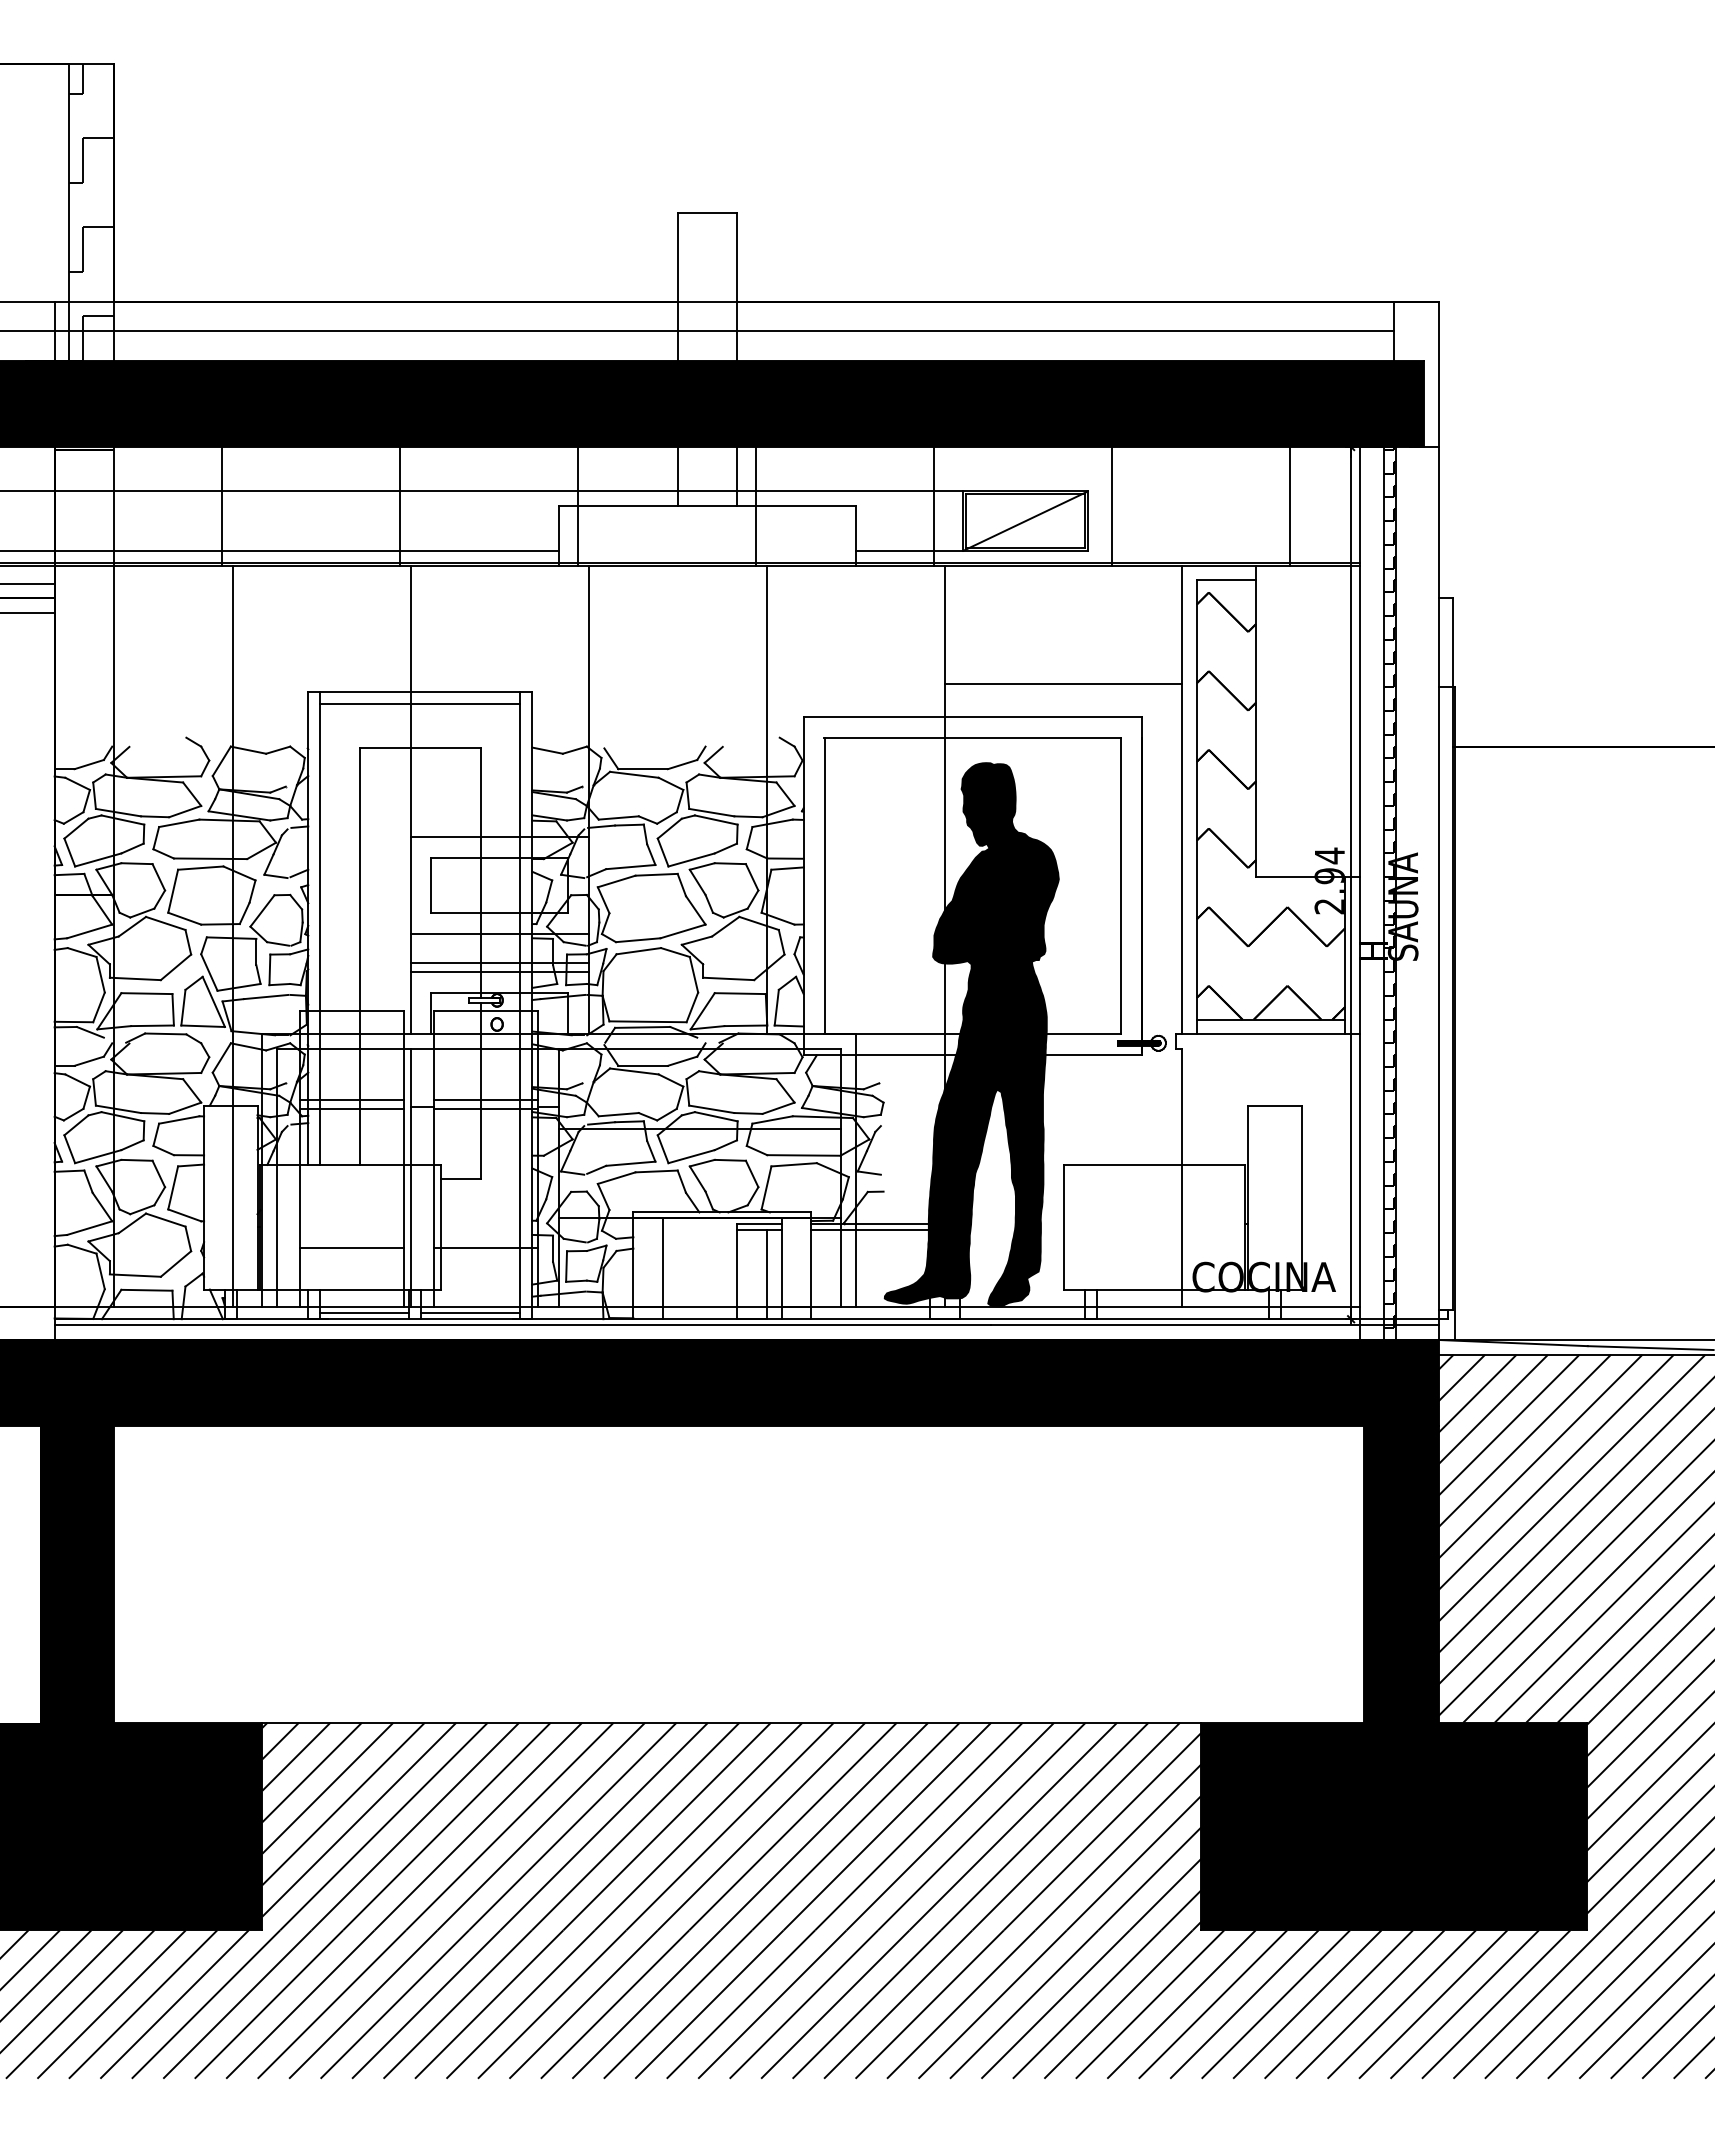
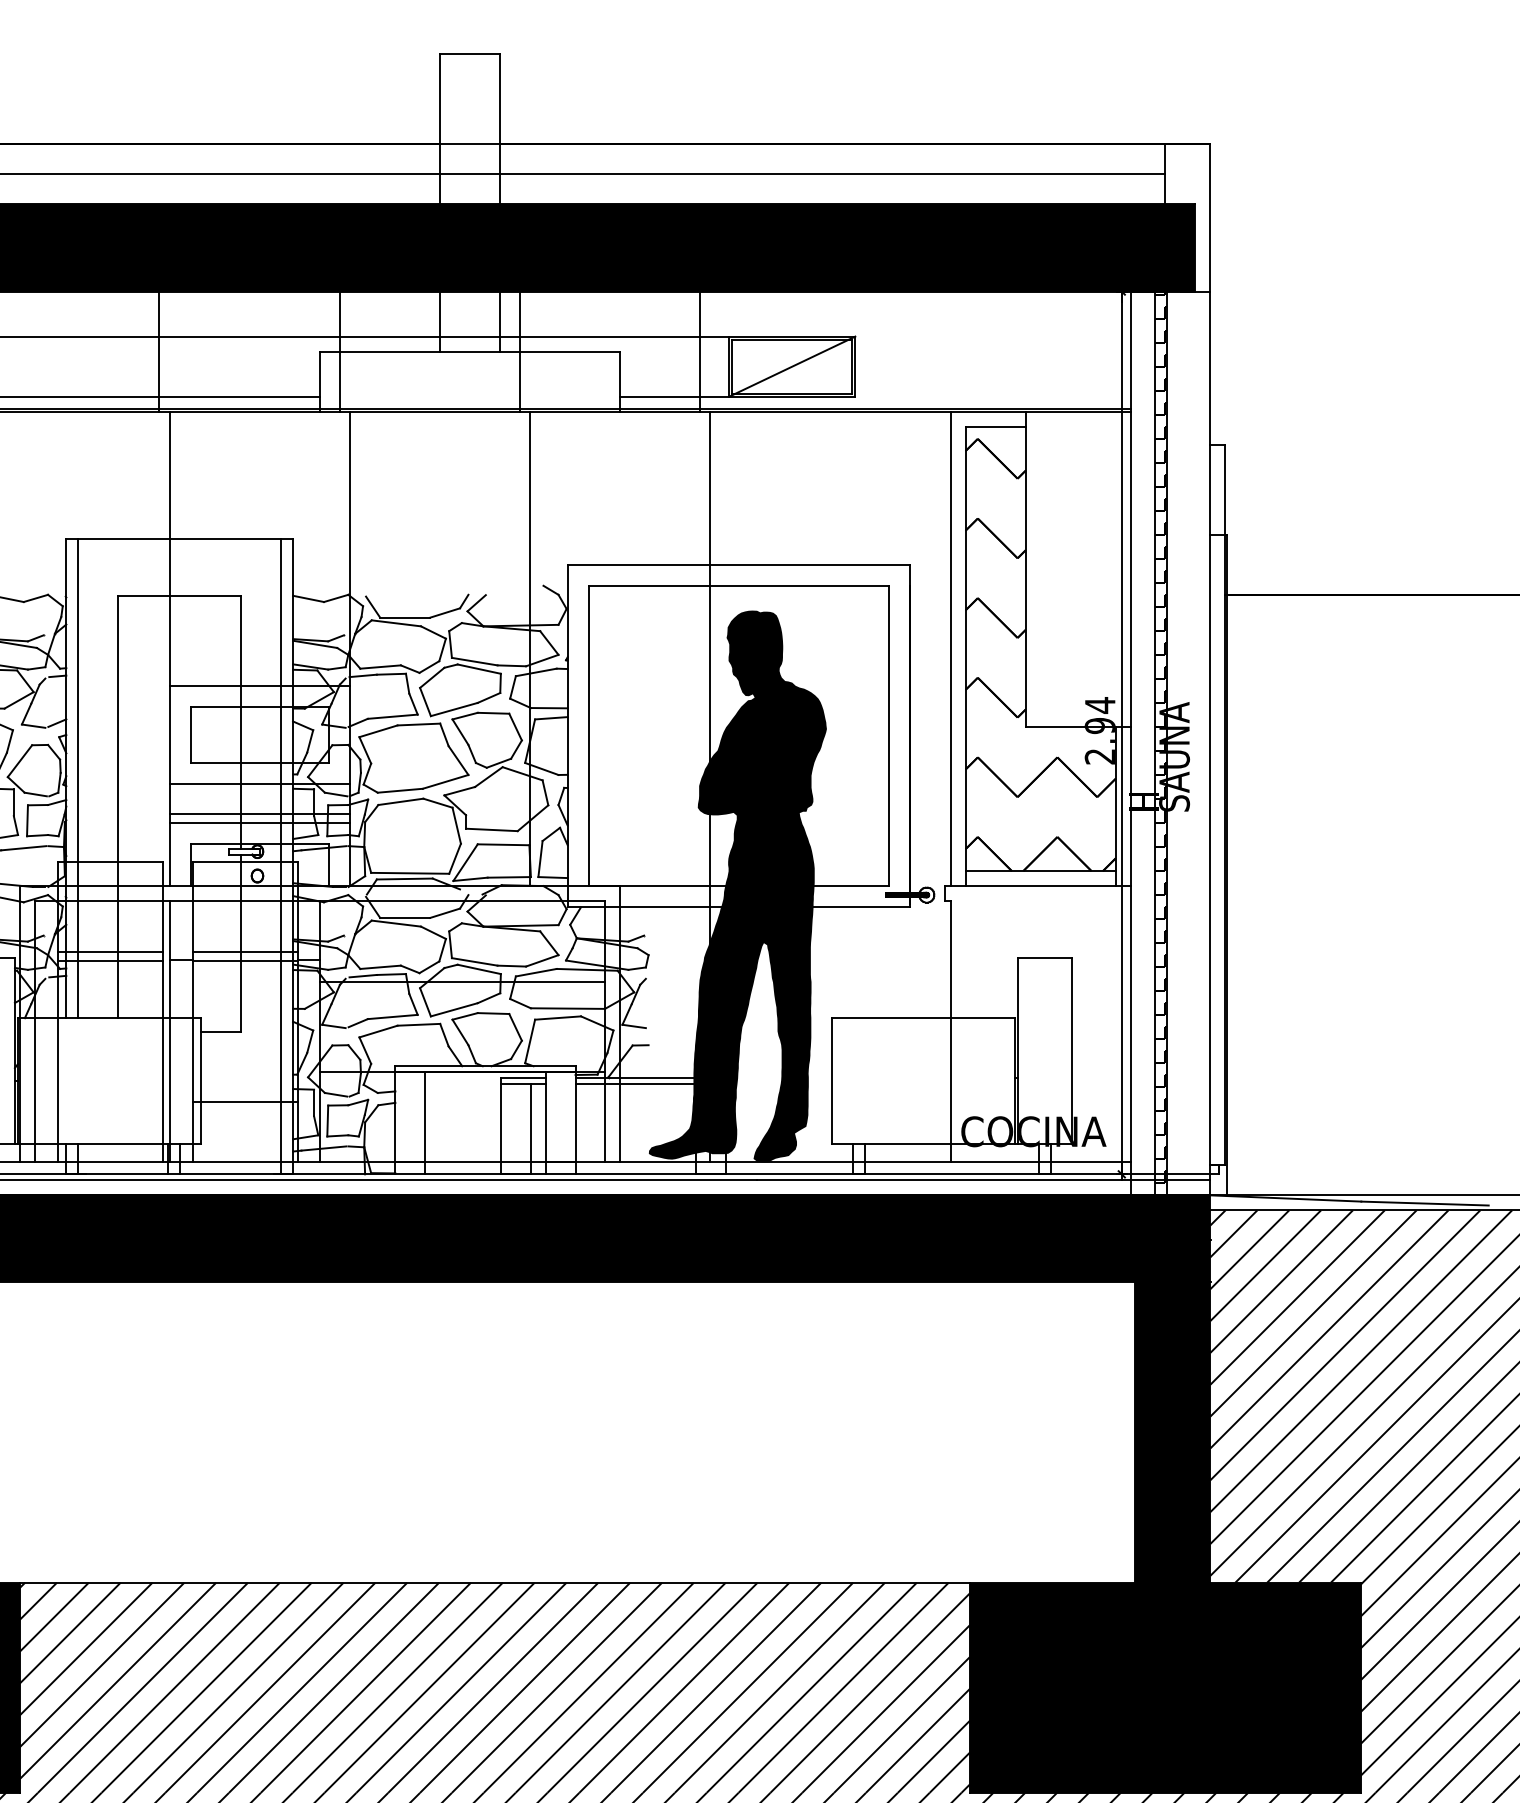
line: (1112, 506) -> (880, 351), removed
line: (1290, 506) -> (1060, 351), removed
line: (1063, 684) -> (830, 531), removed
line: (420, 703) -> (179, 551), removed
line: (352, 1248) -> (111, 1102), removed
line: (364, 1313) -> (123, 1168), removed
line: (470, 1313) -> (230, 1168), removed

